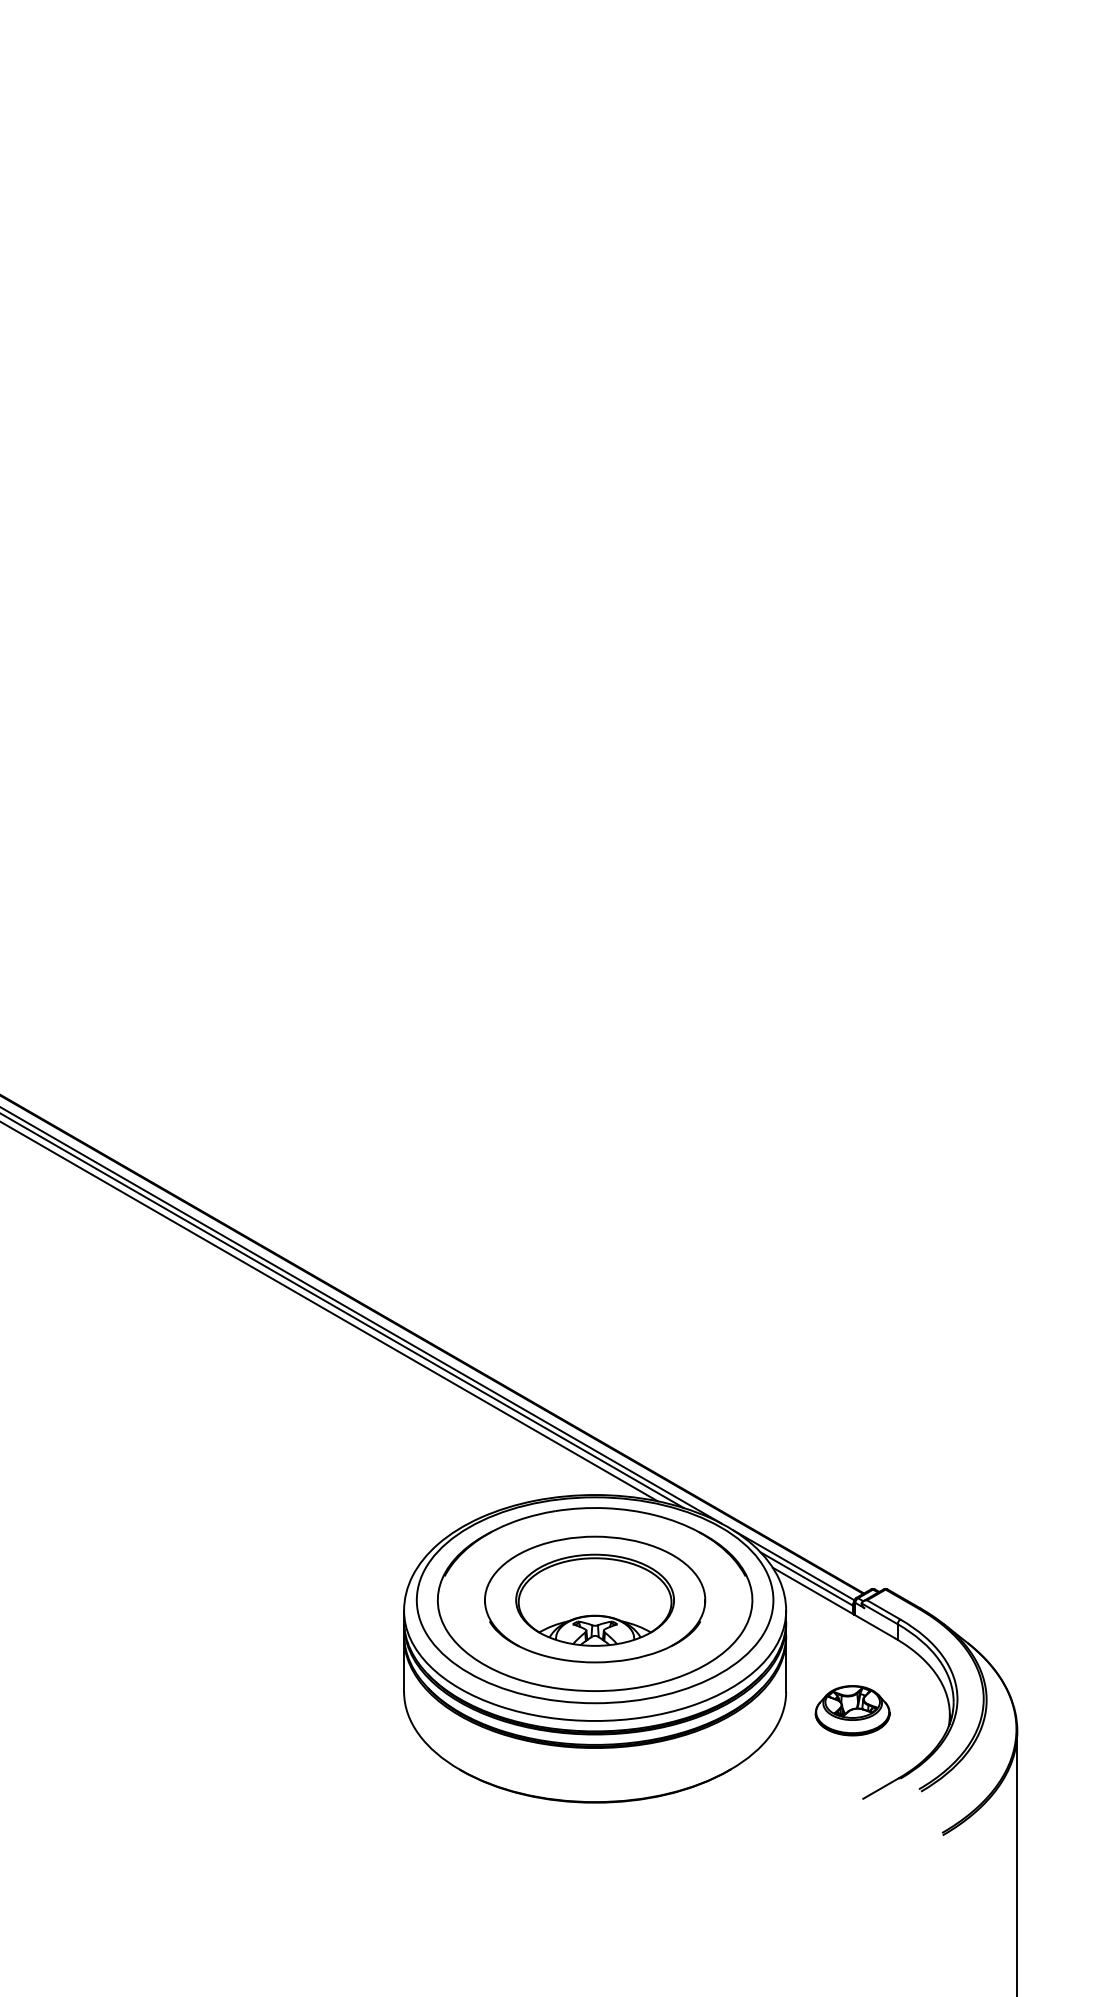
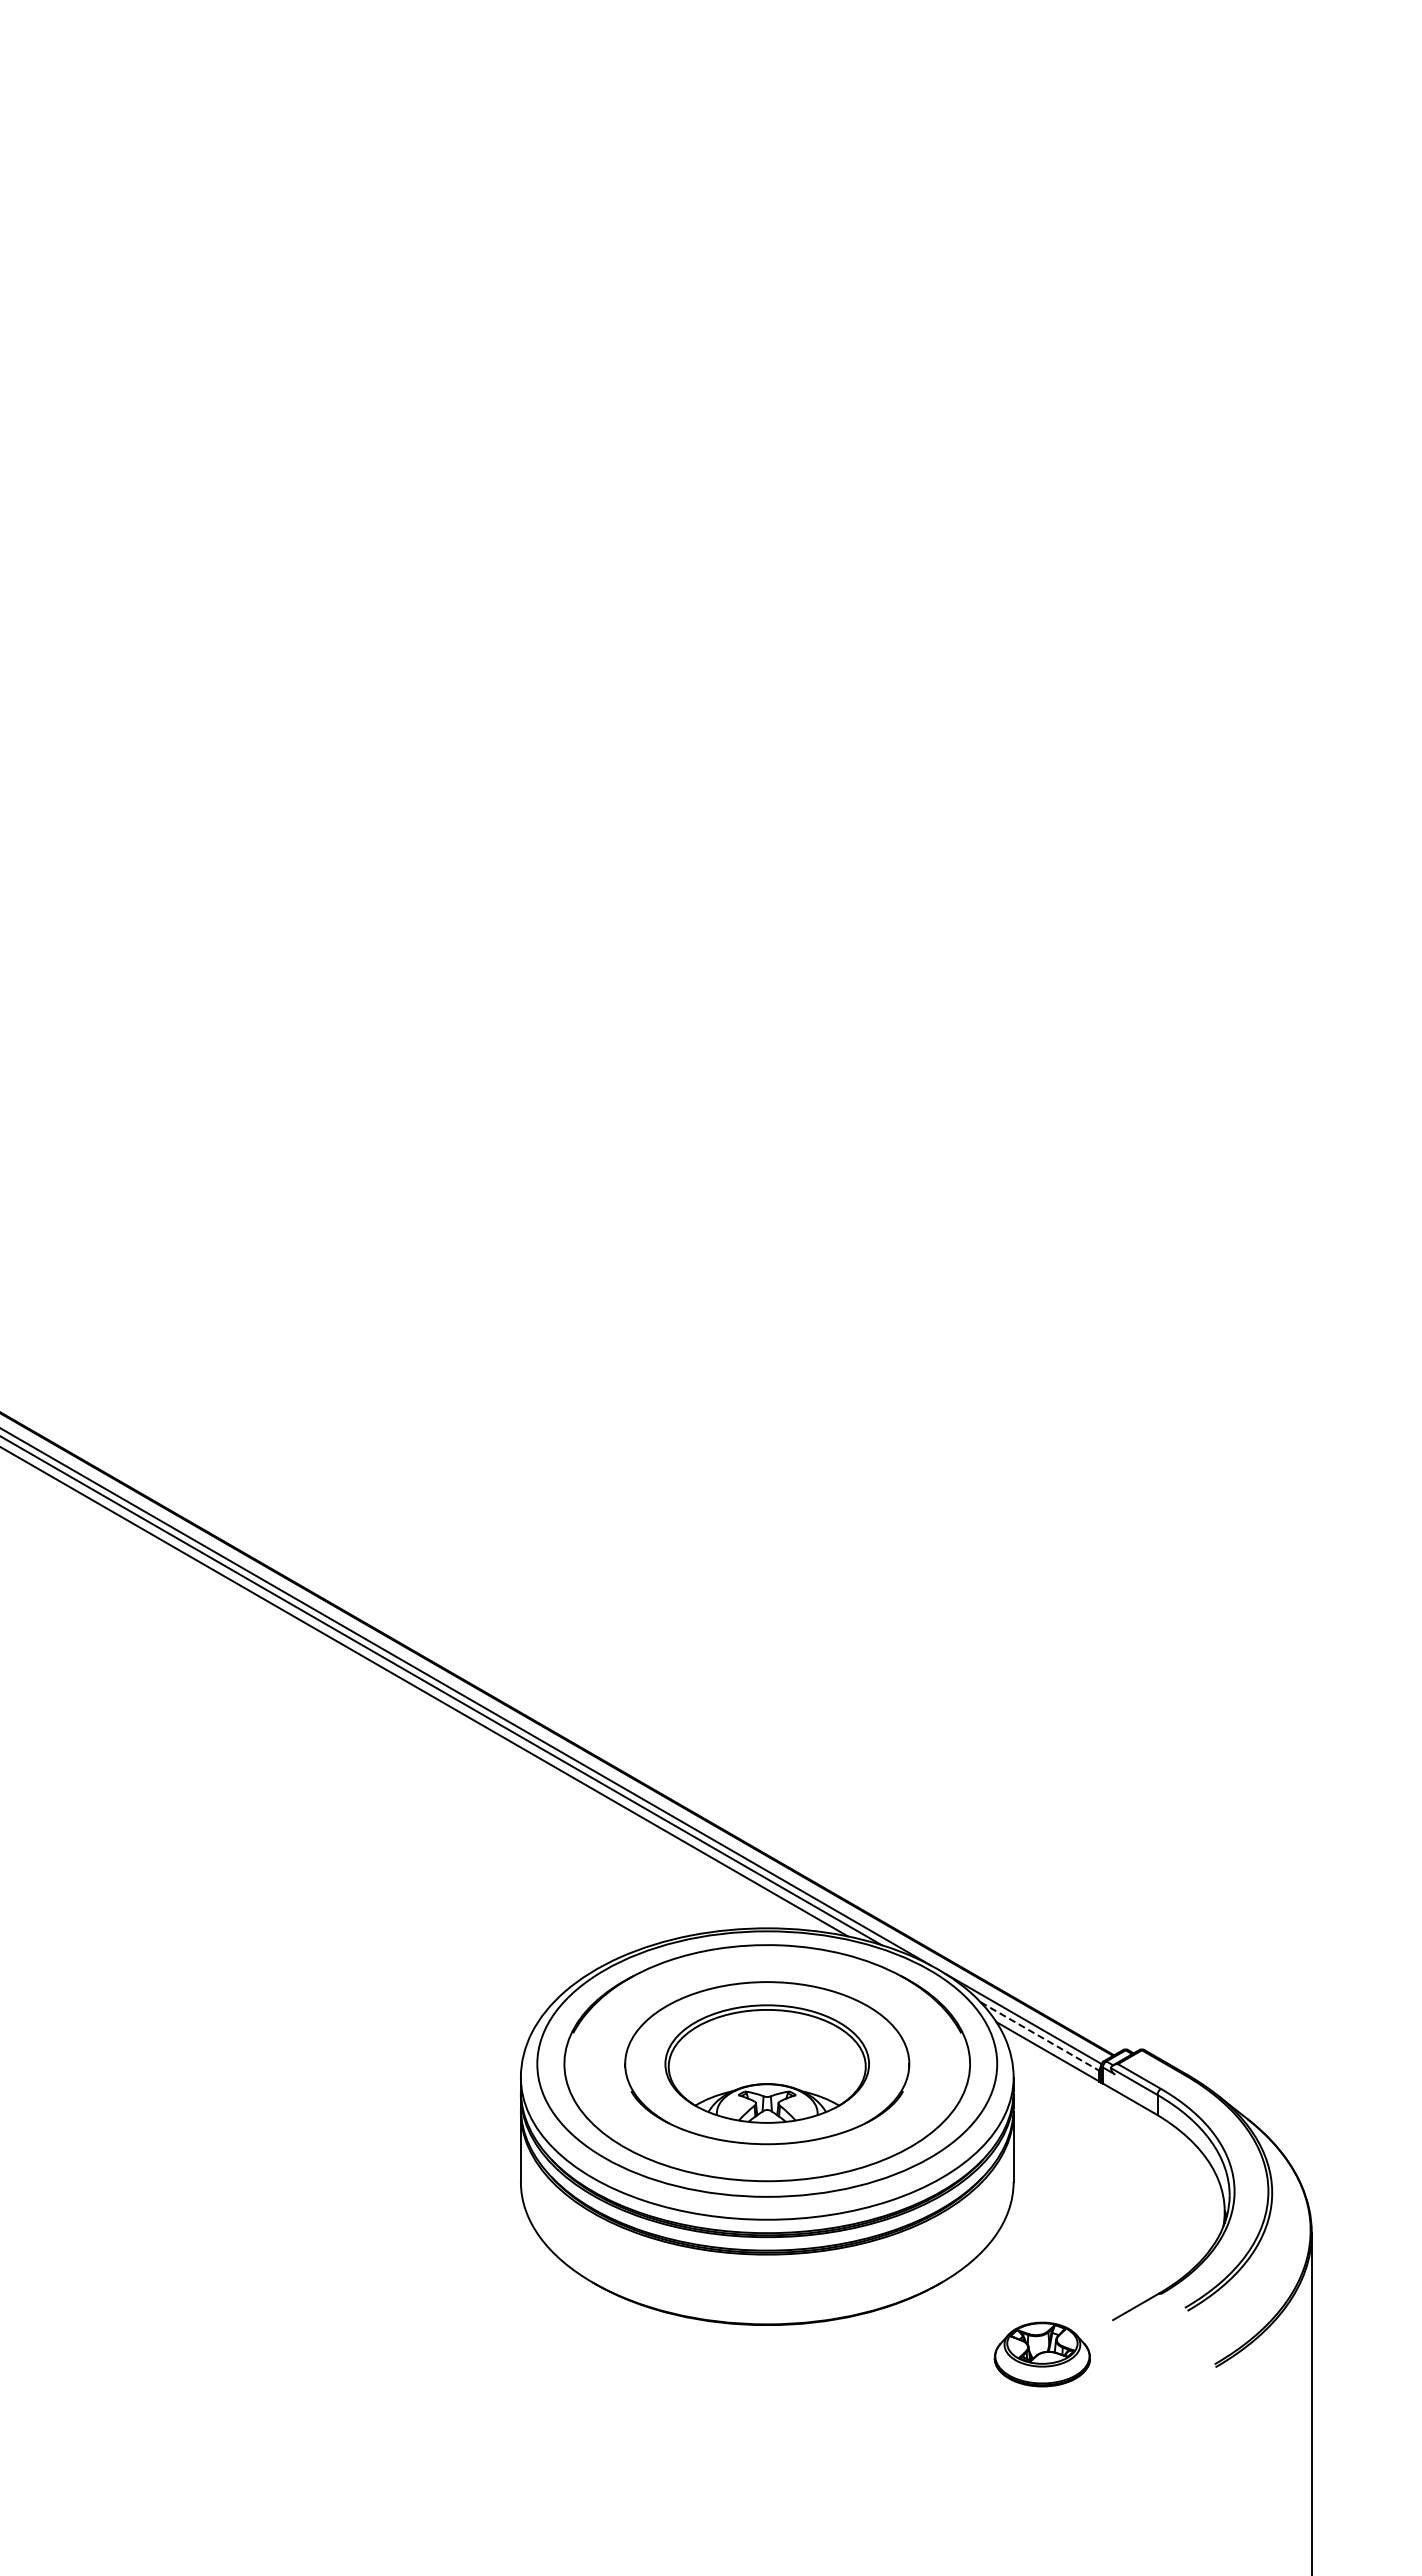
line: (806, 1578) -> (1040, 2036), solid -> dashed
part: (851, 1710) -> (1041, 2354), moved

